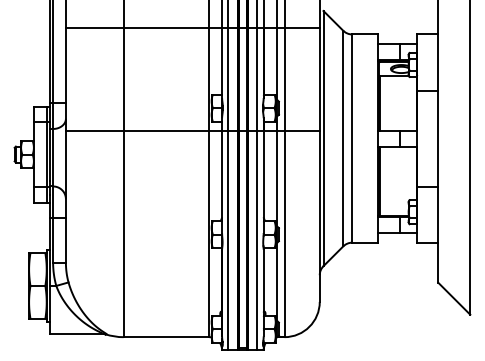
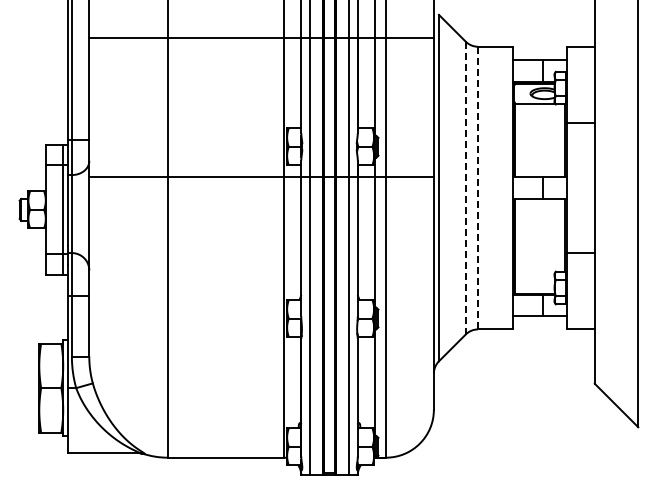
line: (343, 138) -> (465, 188), solid -> dashed
line: (352, 138) -> (478, 188), solid -> dashed

